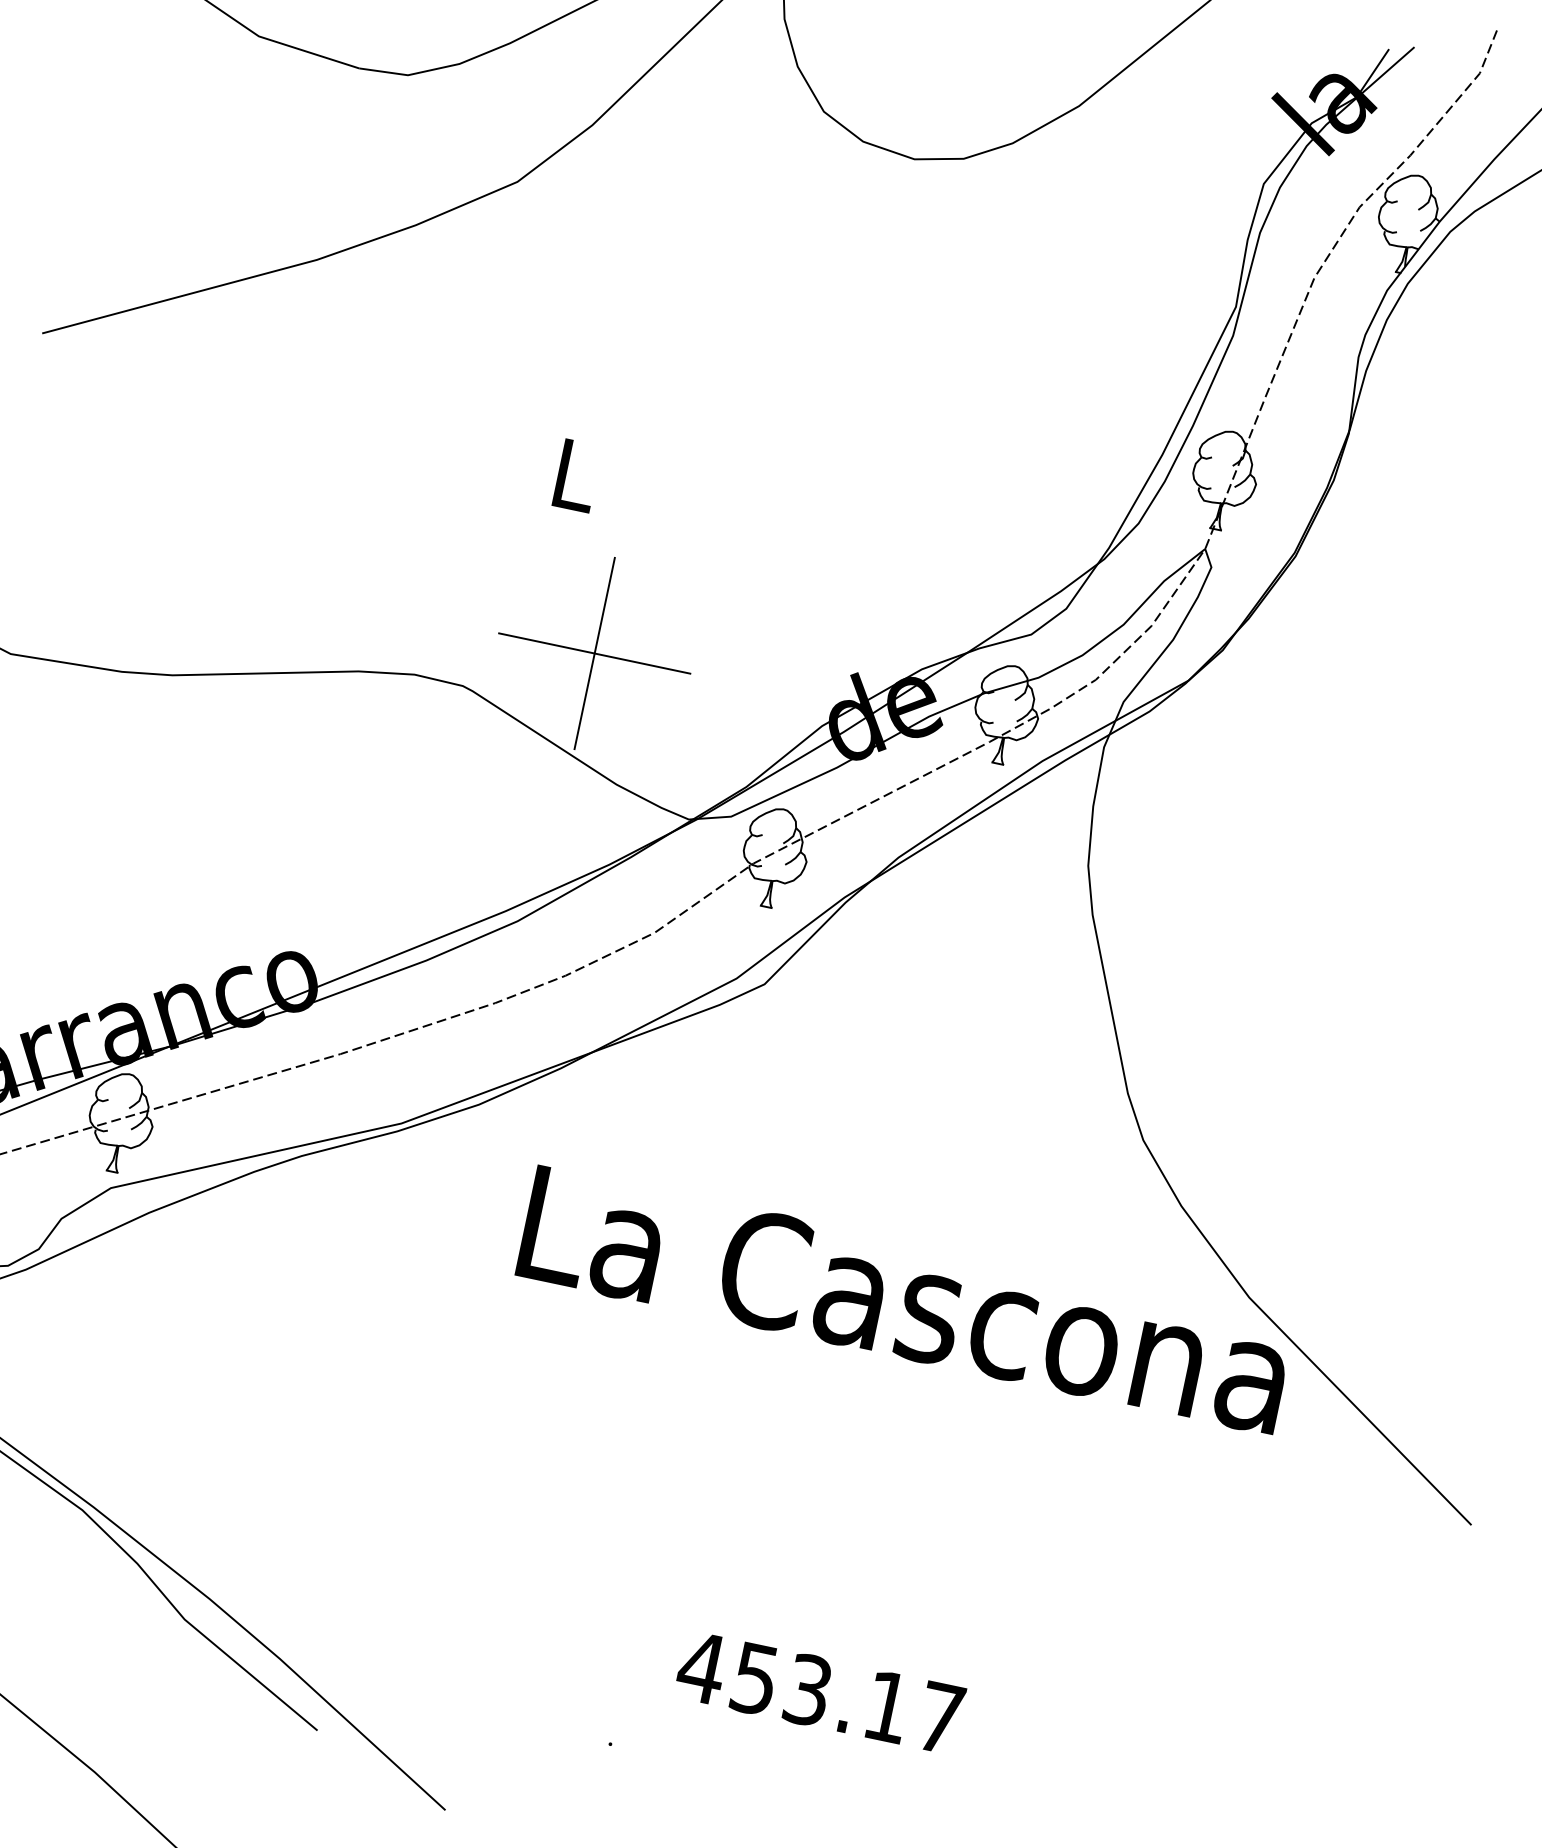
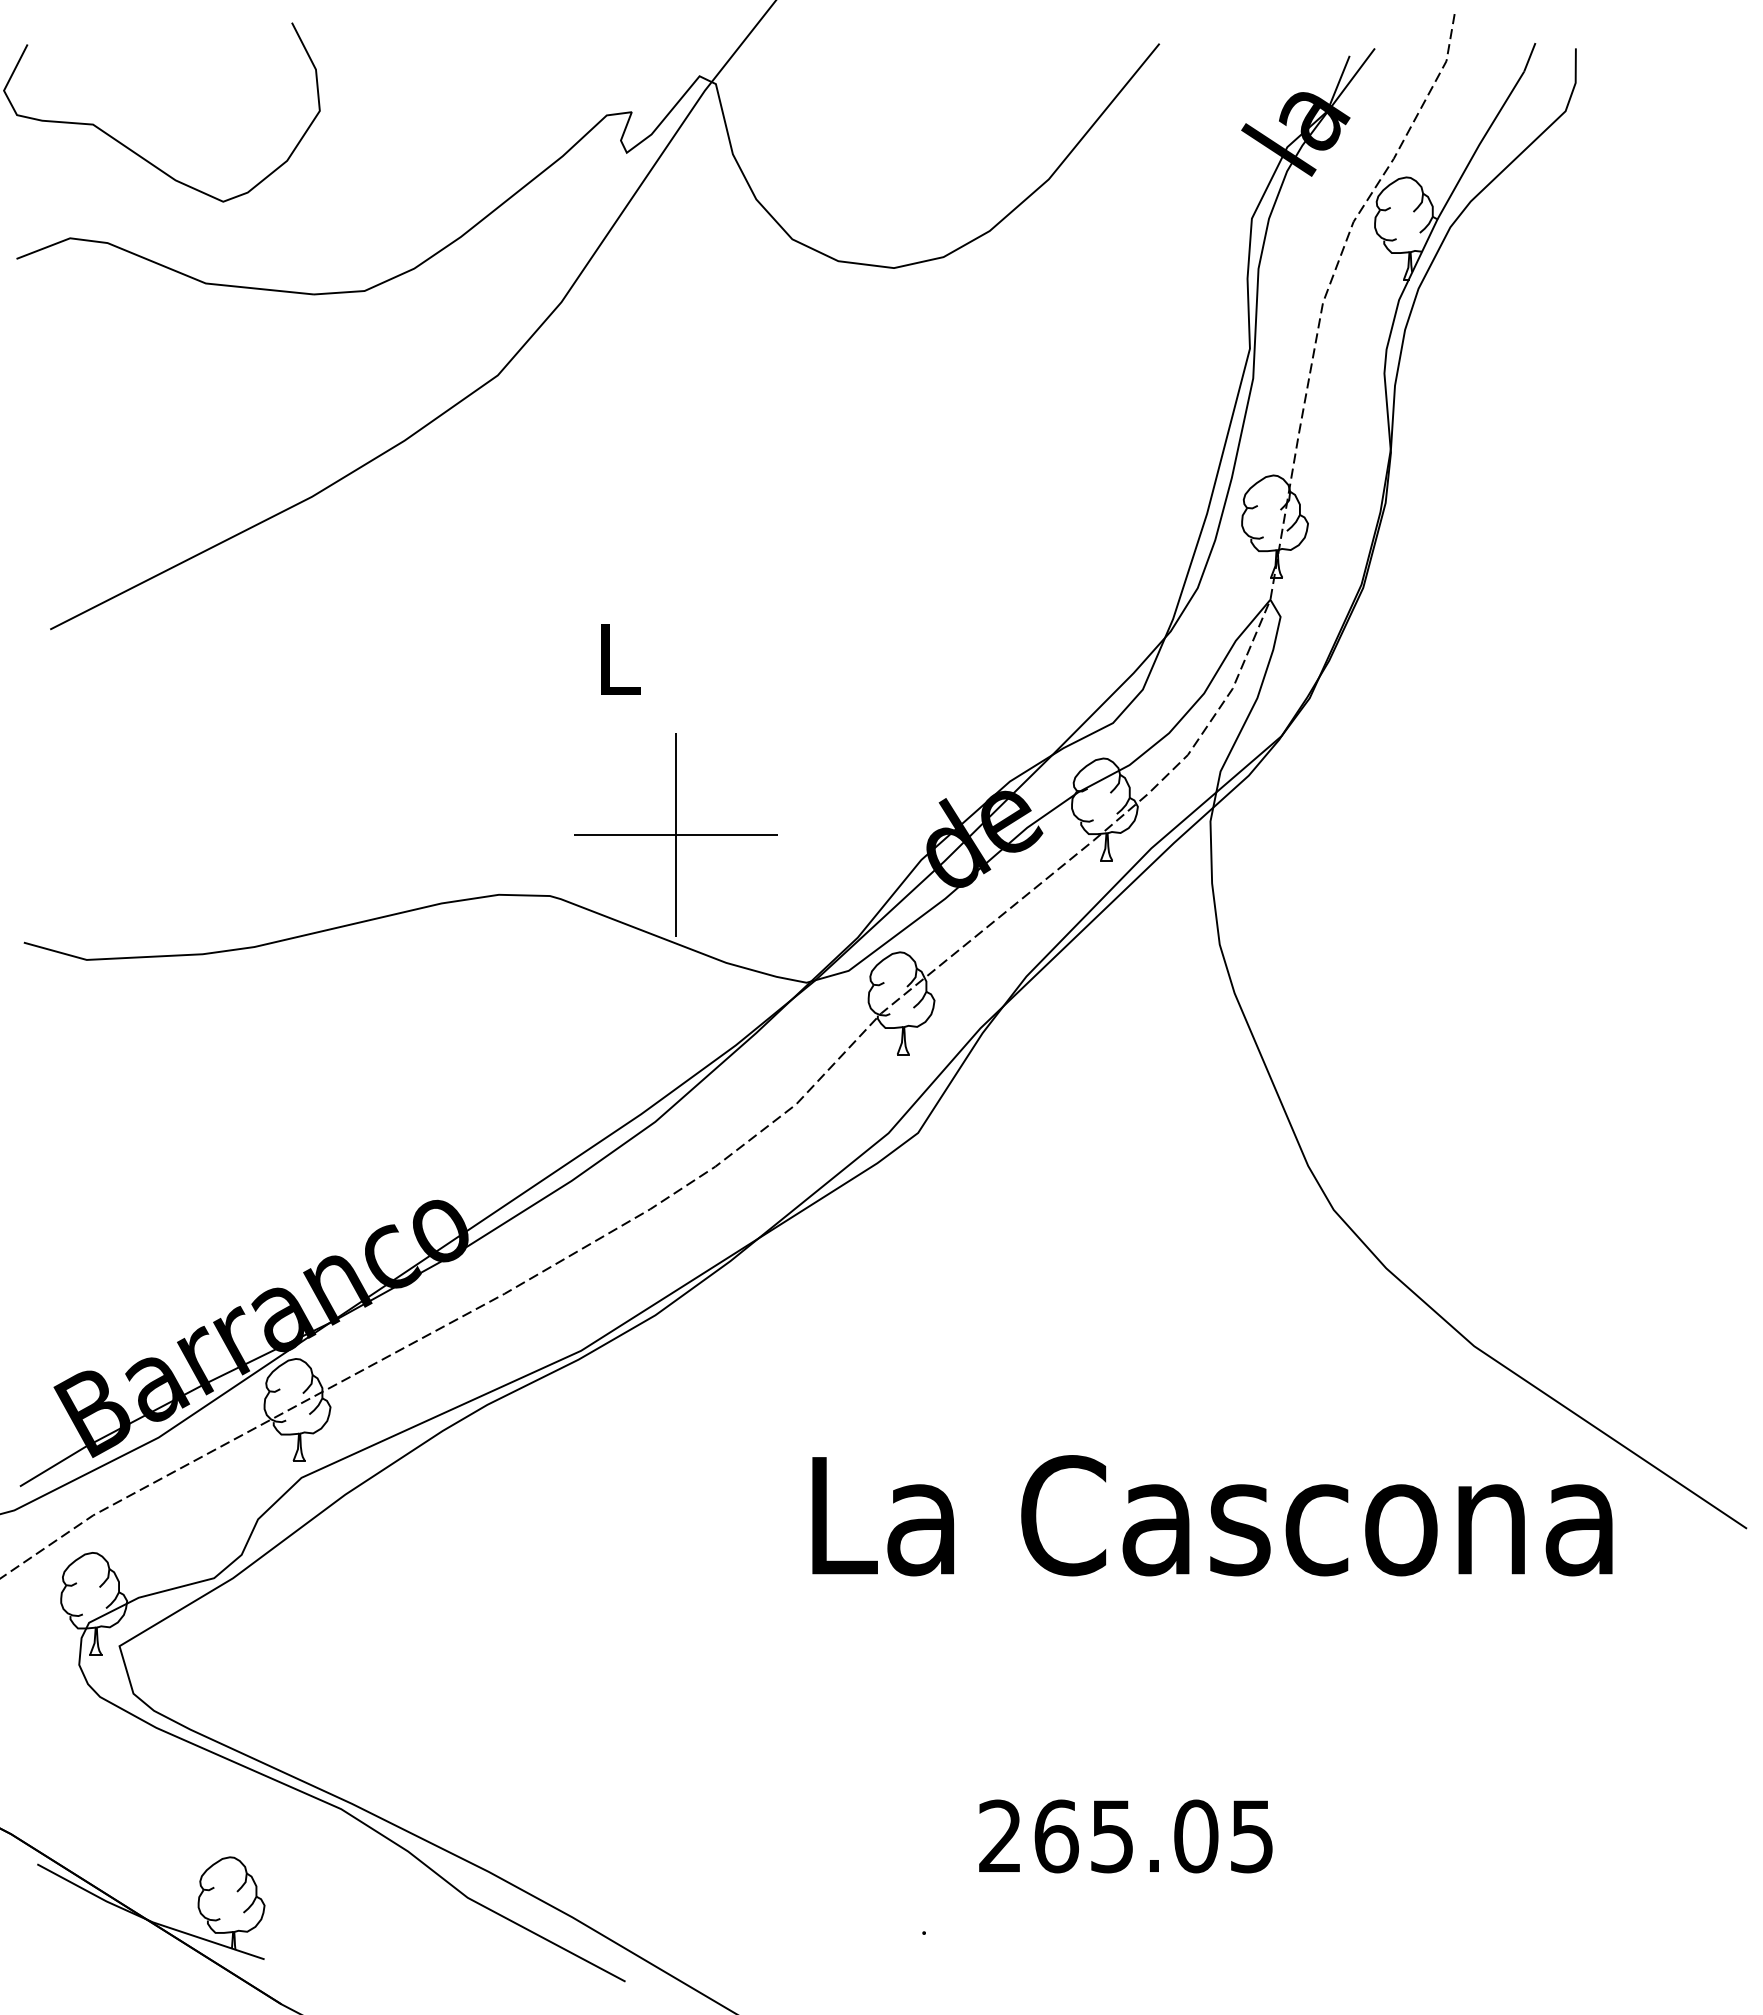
text: (905, 1299) -> (1212, 1515), moved
text: (819, 1692) -> (1124, 1836), 453.17 -> 265.05

